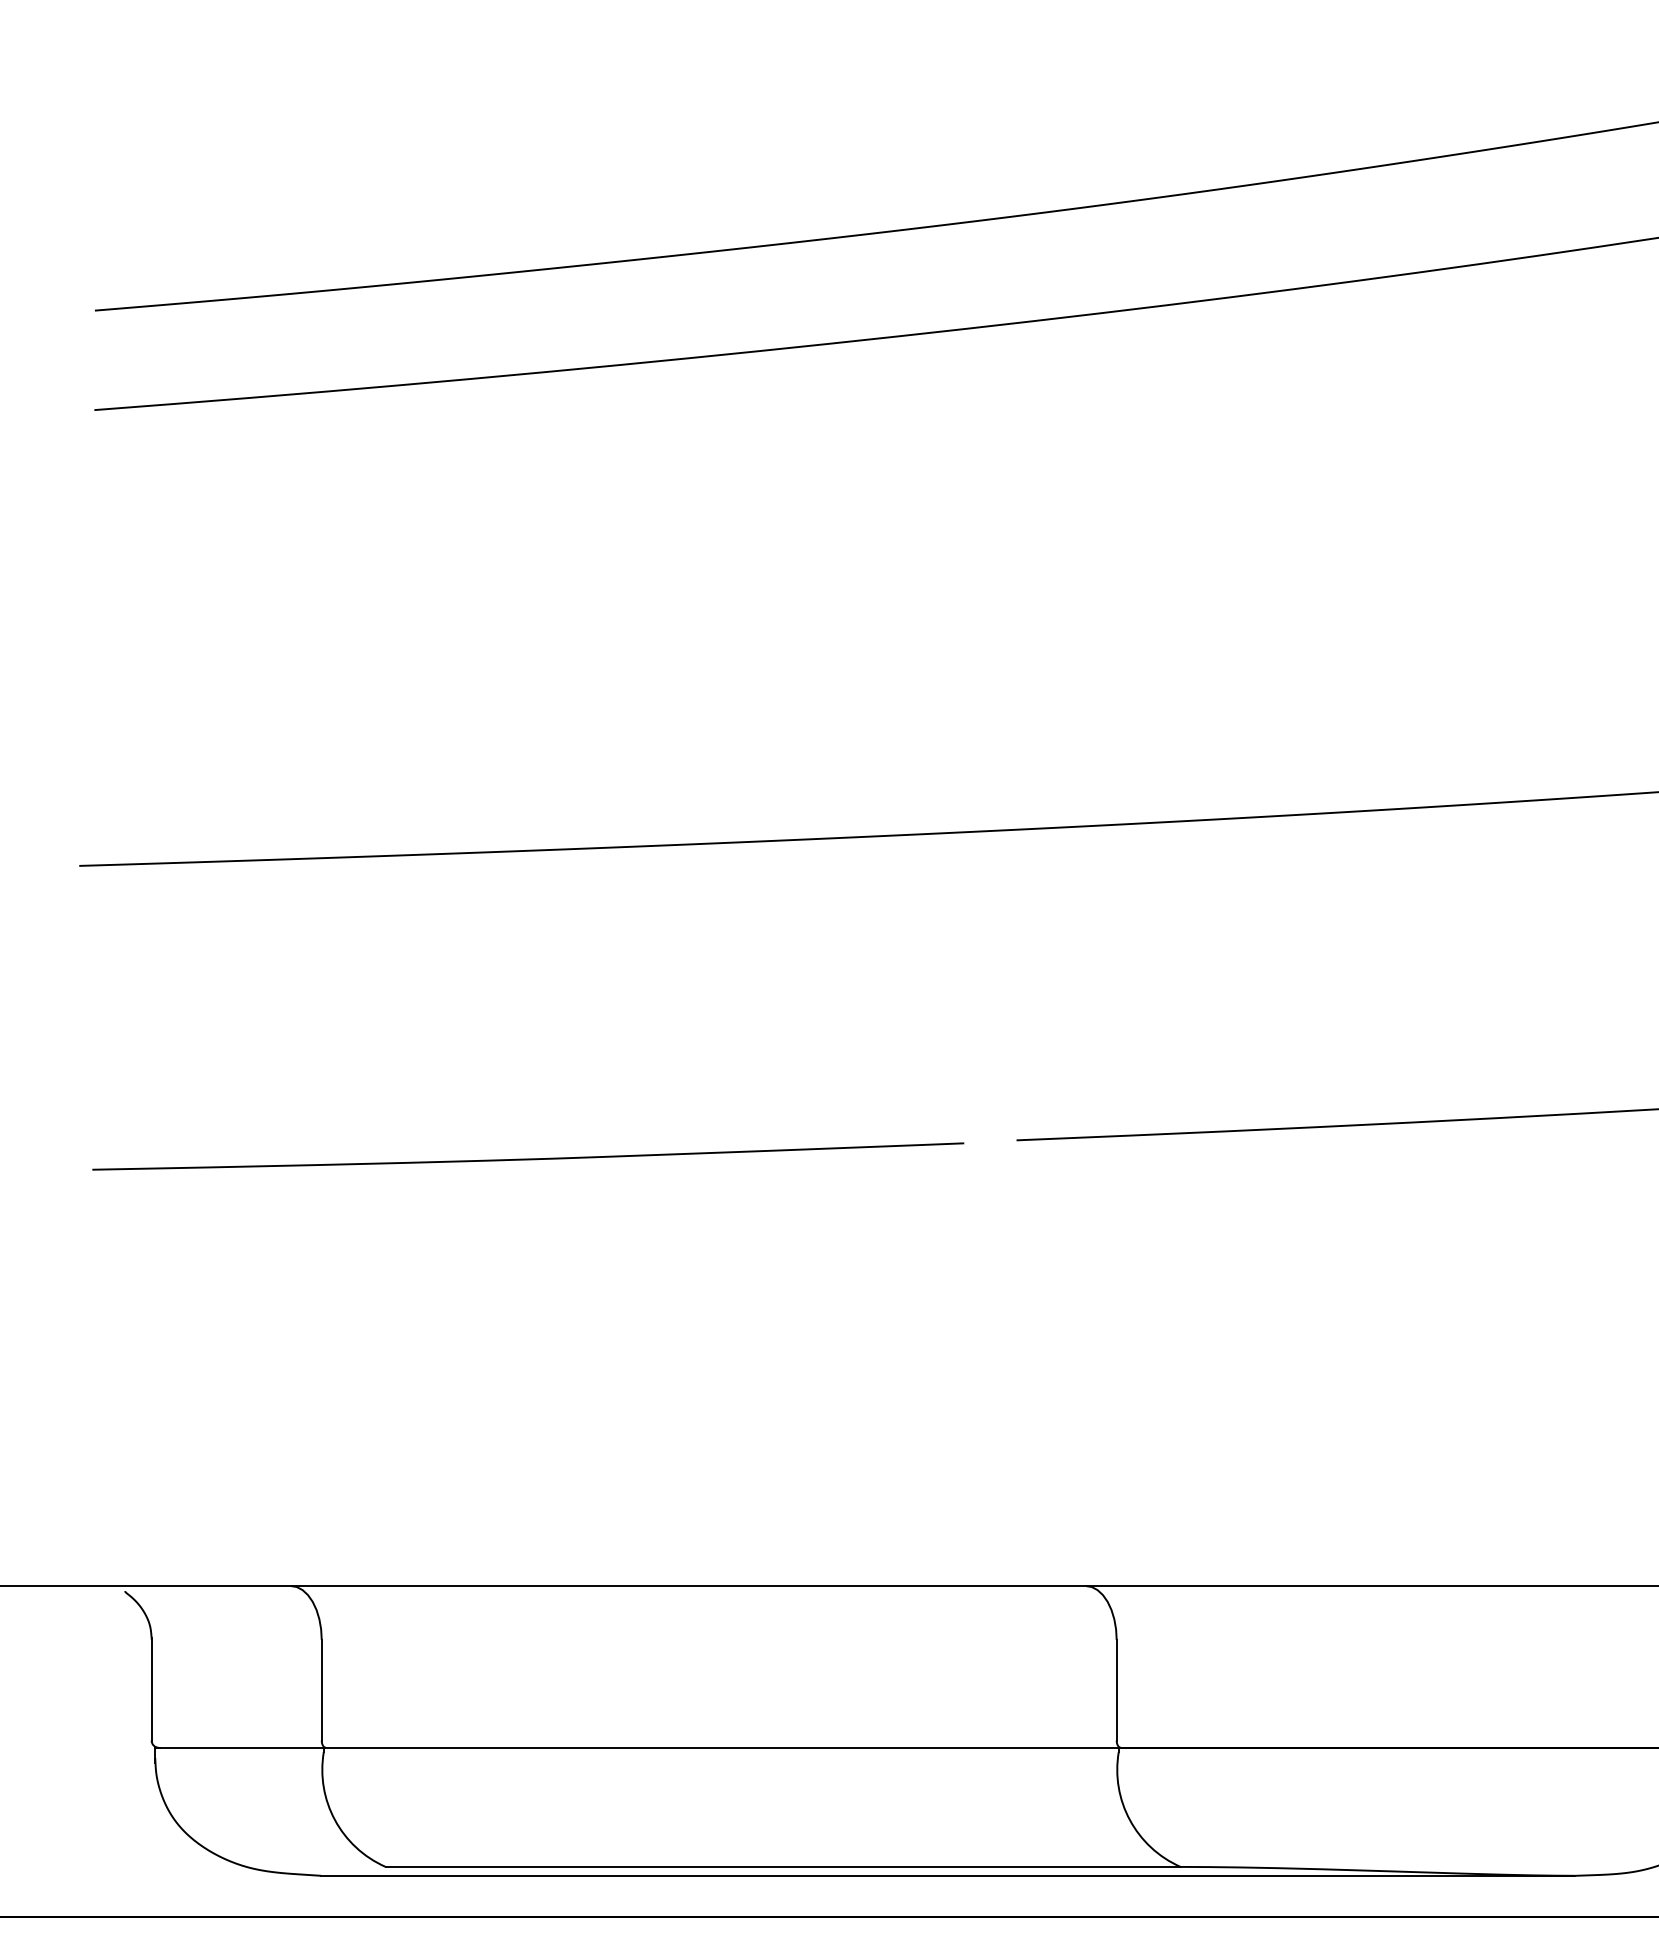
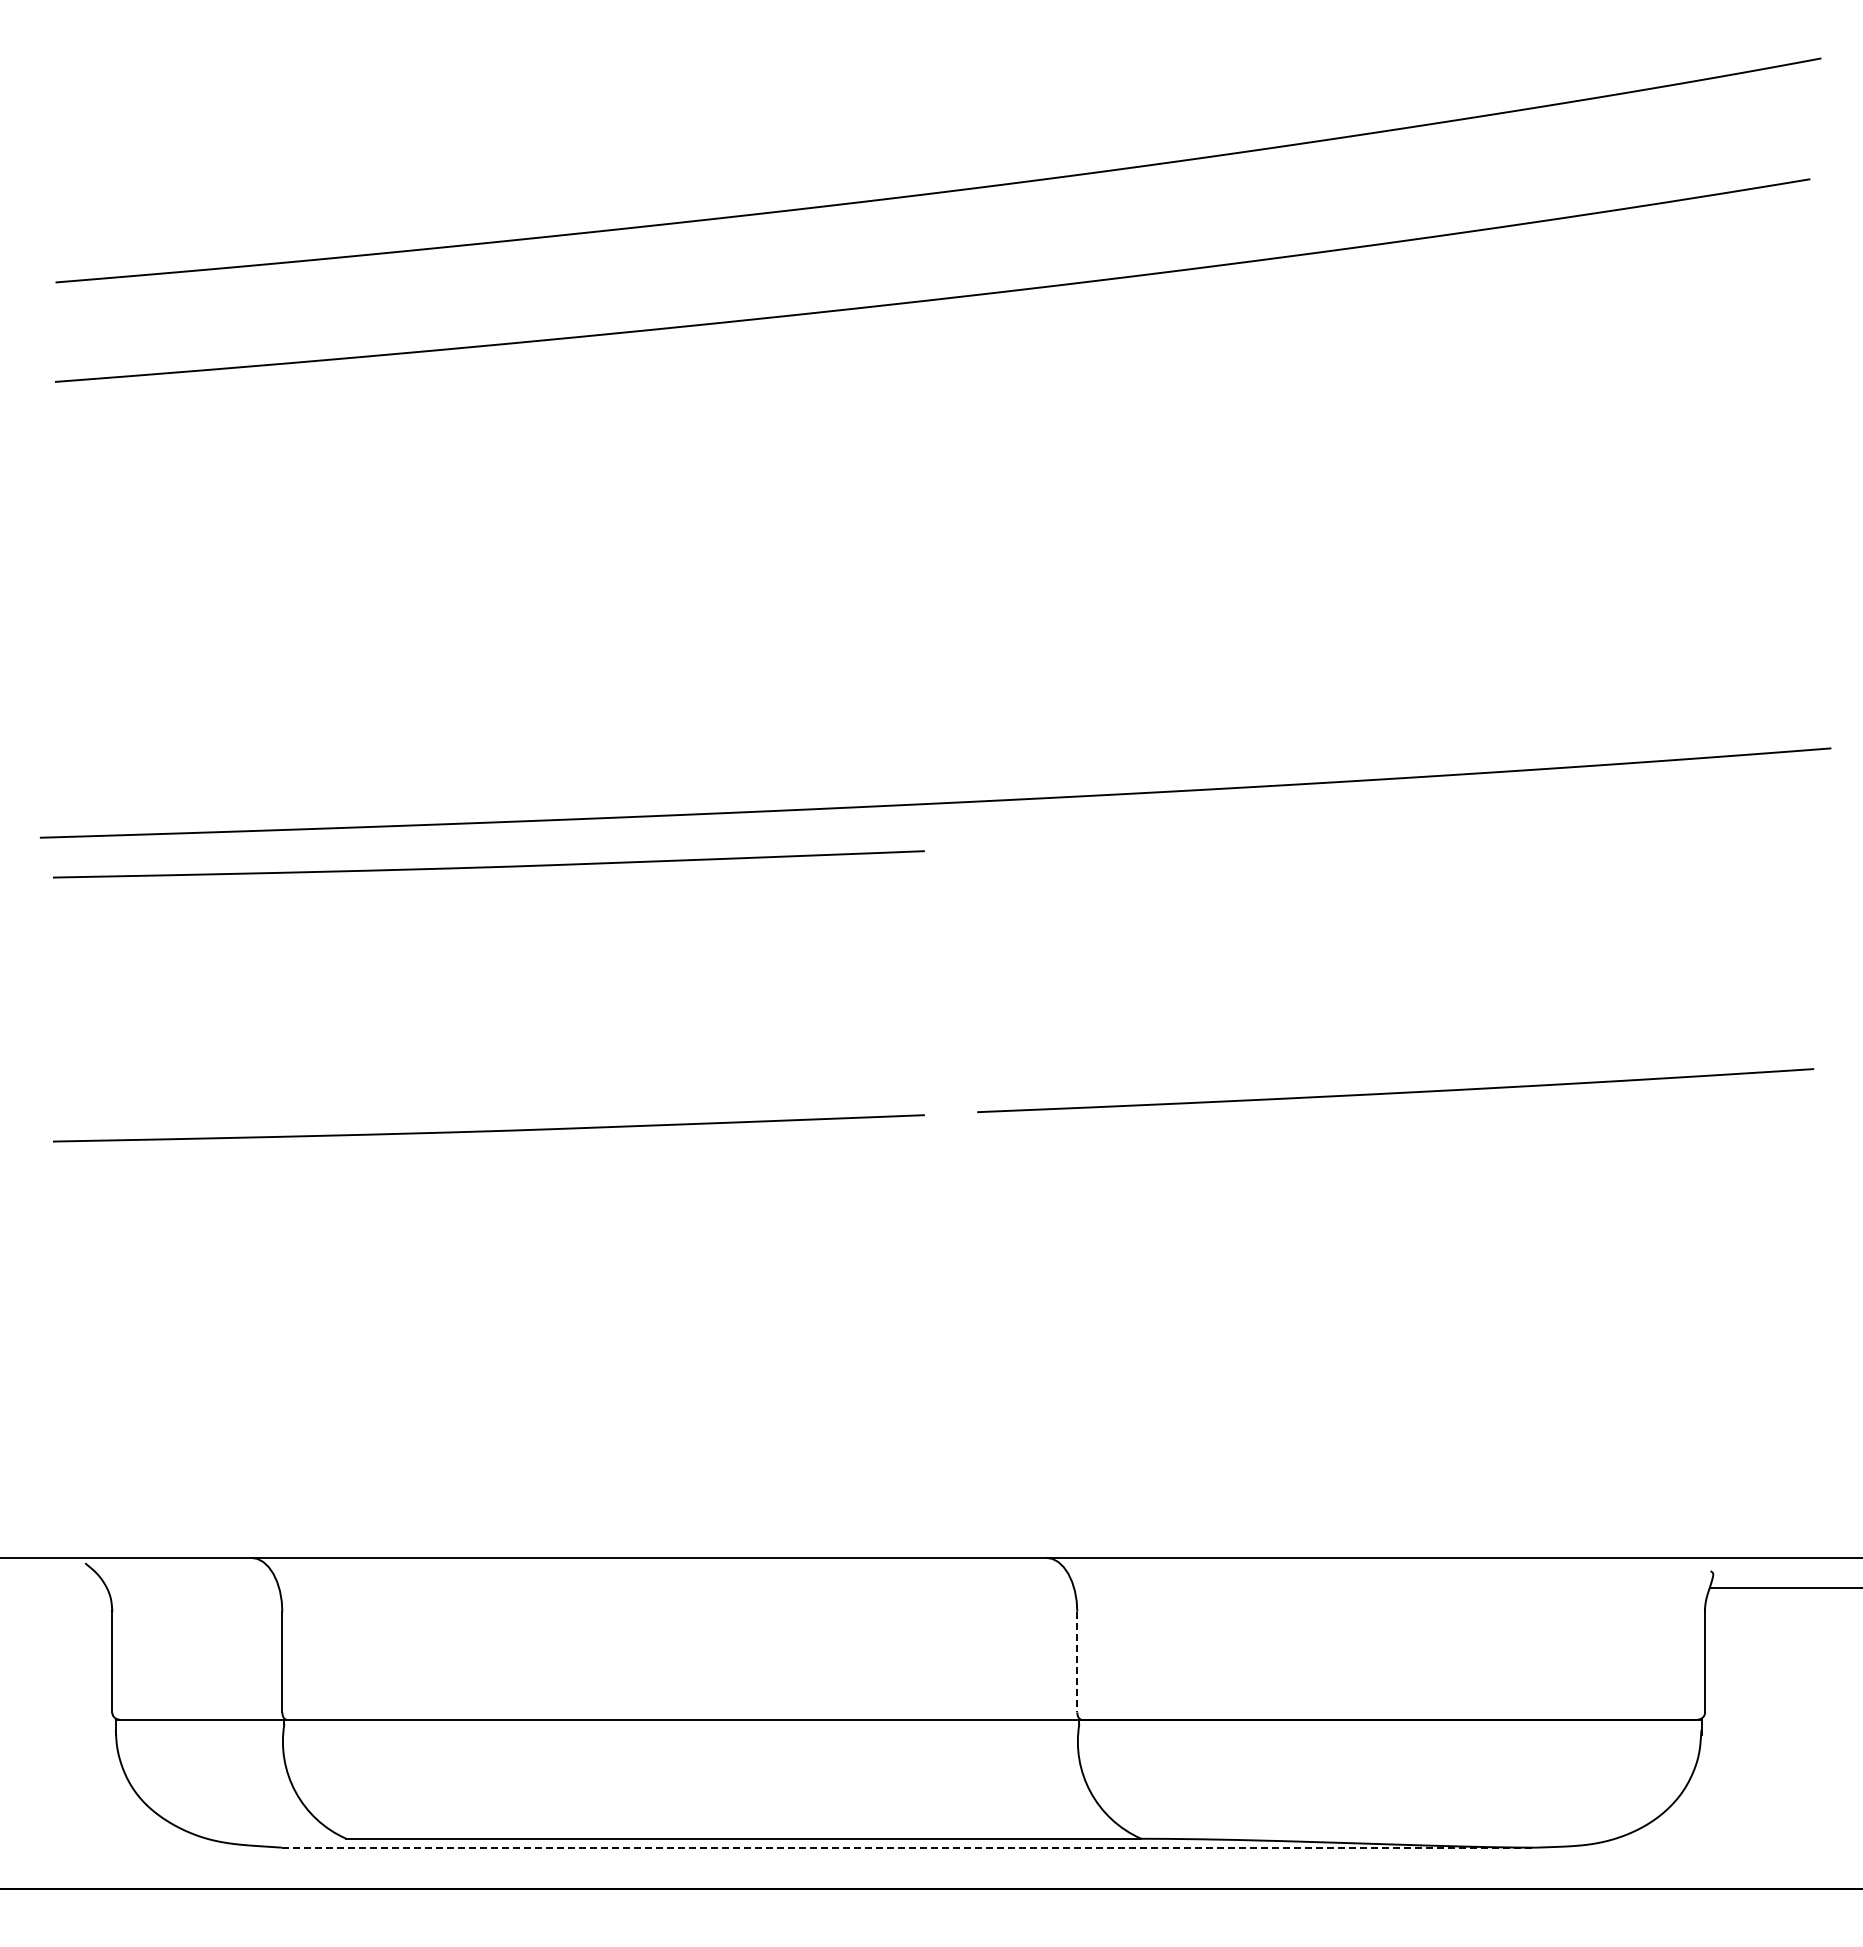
curve: (527, 894) -> (488, 866), added
line: (1116, 1690) -> (1077, 1662), solid -> dashed
line: (948, 1875) -> (909, 1847), solid -> dashed

